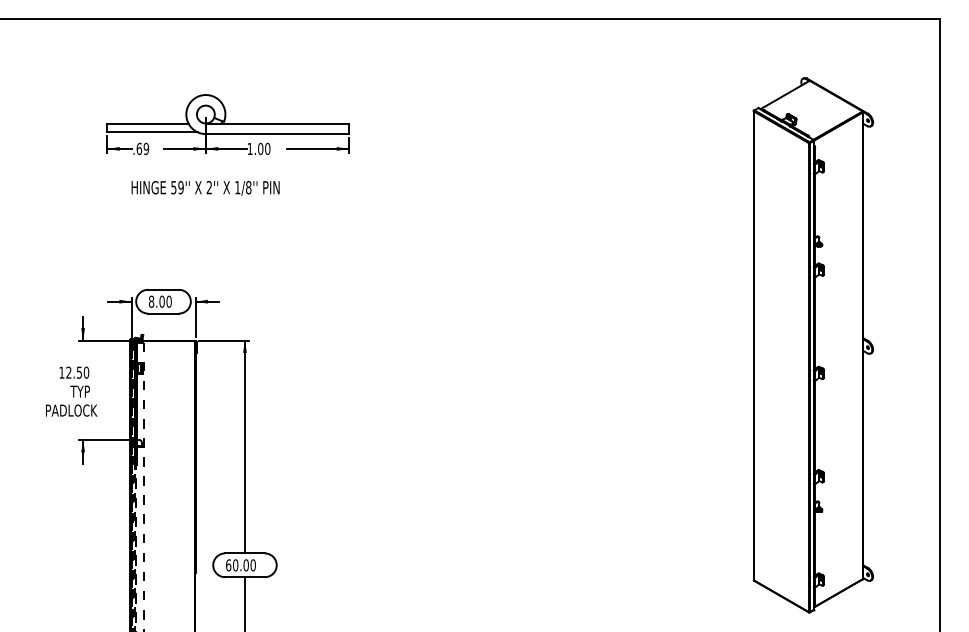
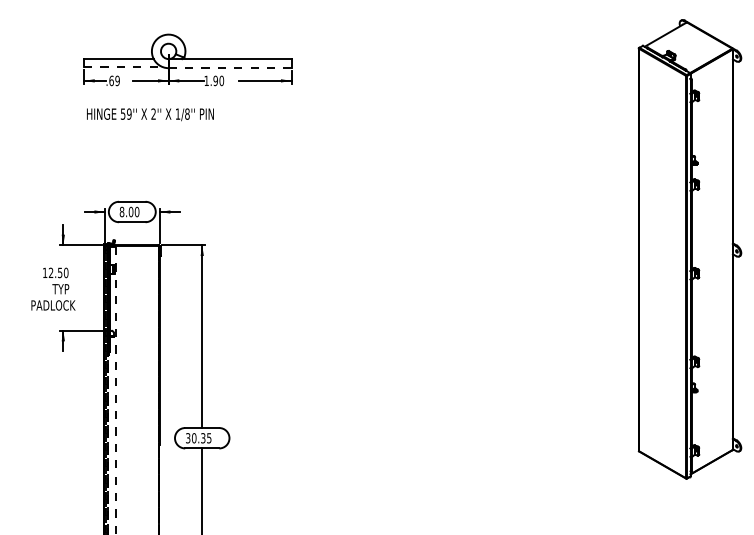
line: (153, 132) -> (123, 66), solid -> dashed
line: (277, 134) -> (230, 68), solid -> dashed
text: (260, 148) -> (215, 80), 1.00 -> 1.90
text: (205, 188) -> (150, 114), moved
text: (240, 565) -> (198, 438), 60.00 -> 30.35

